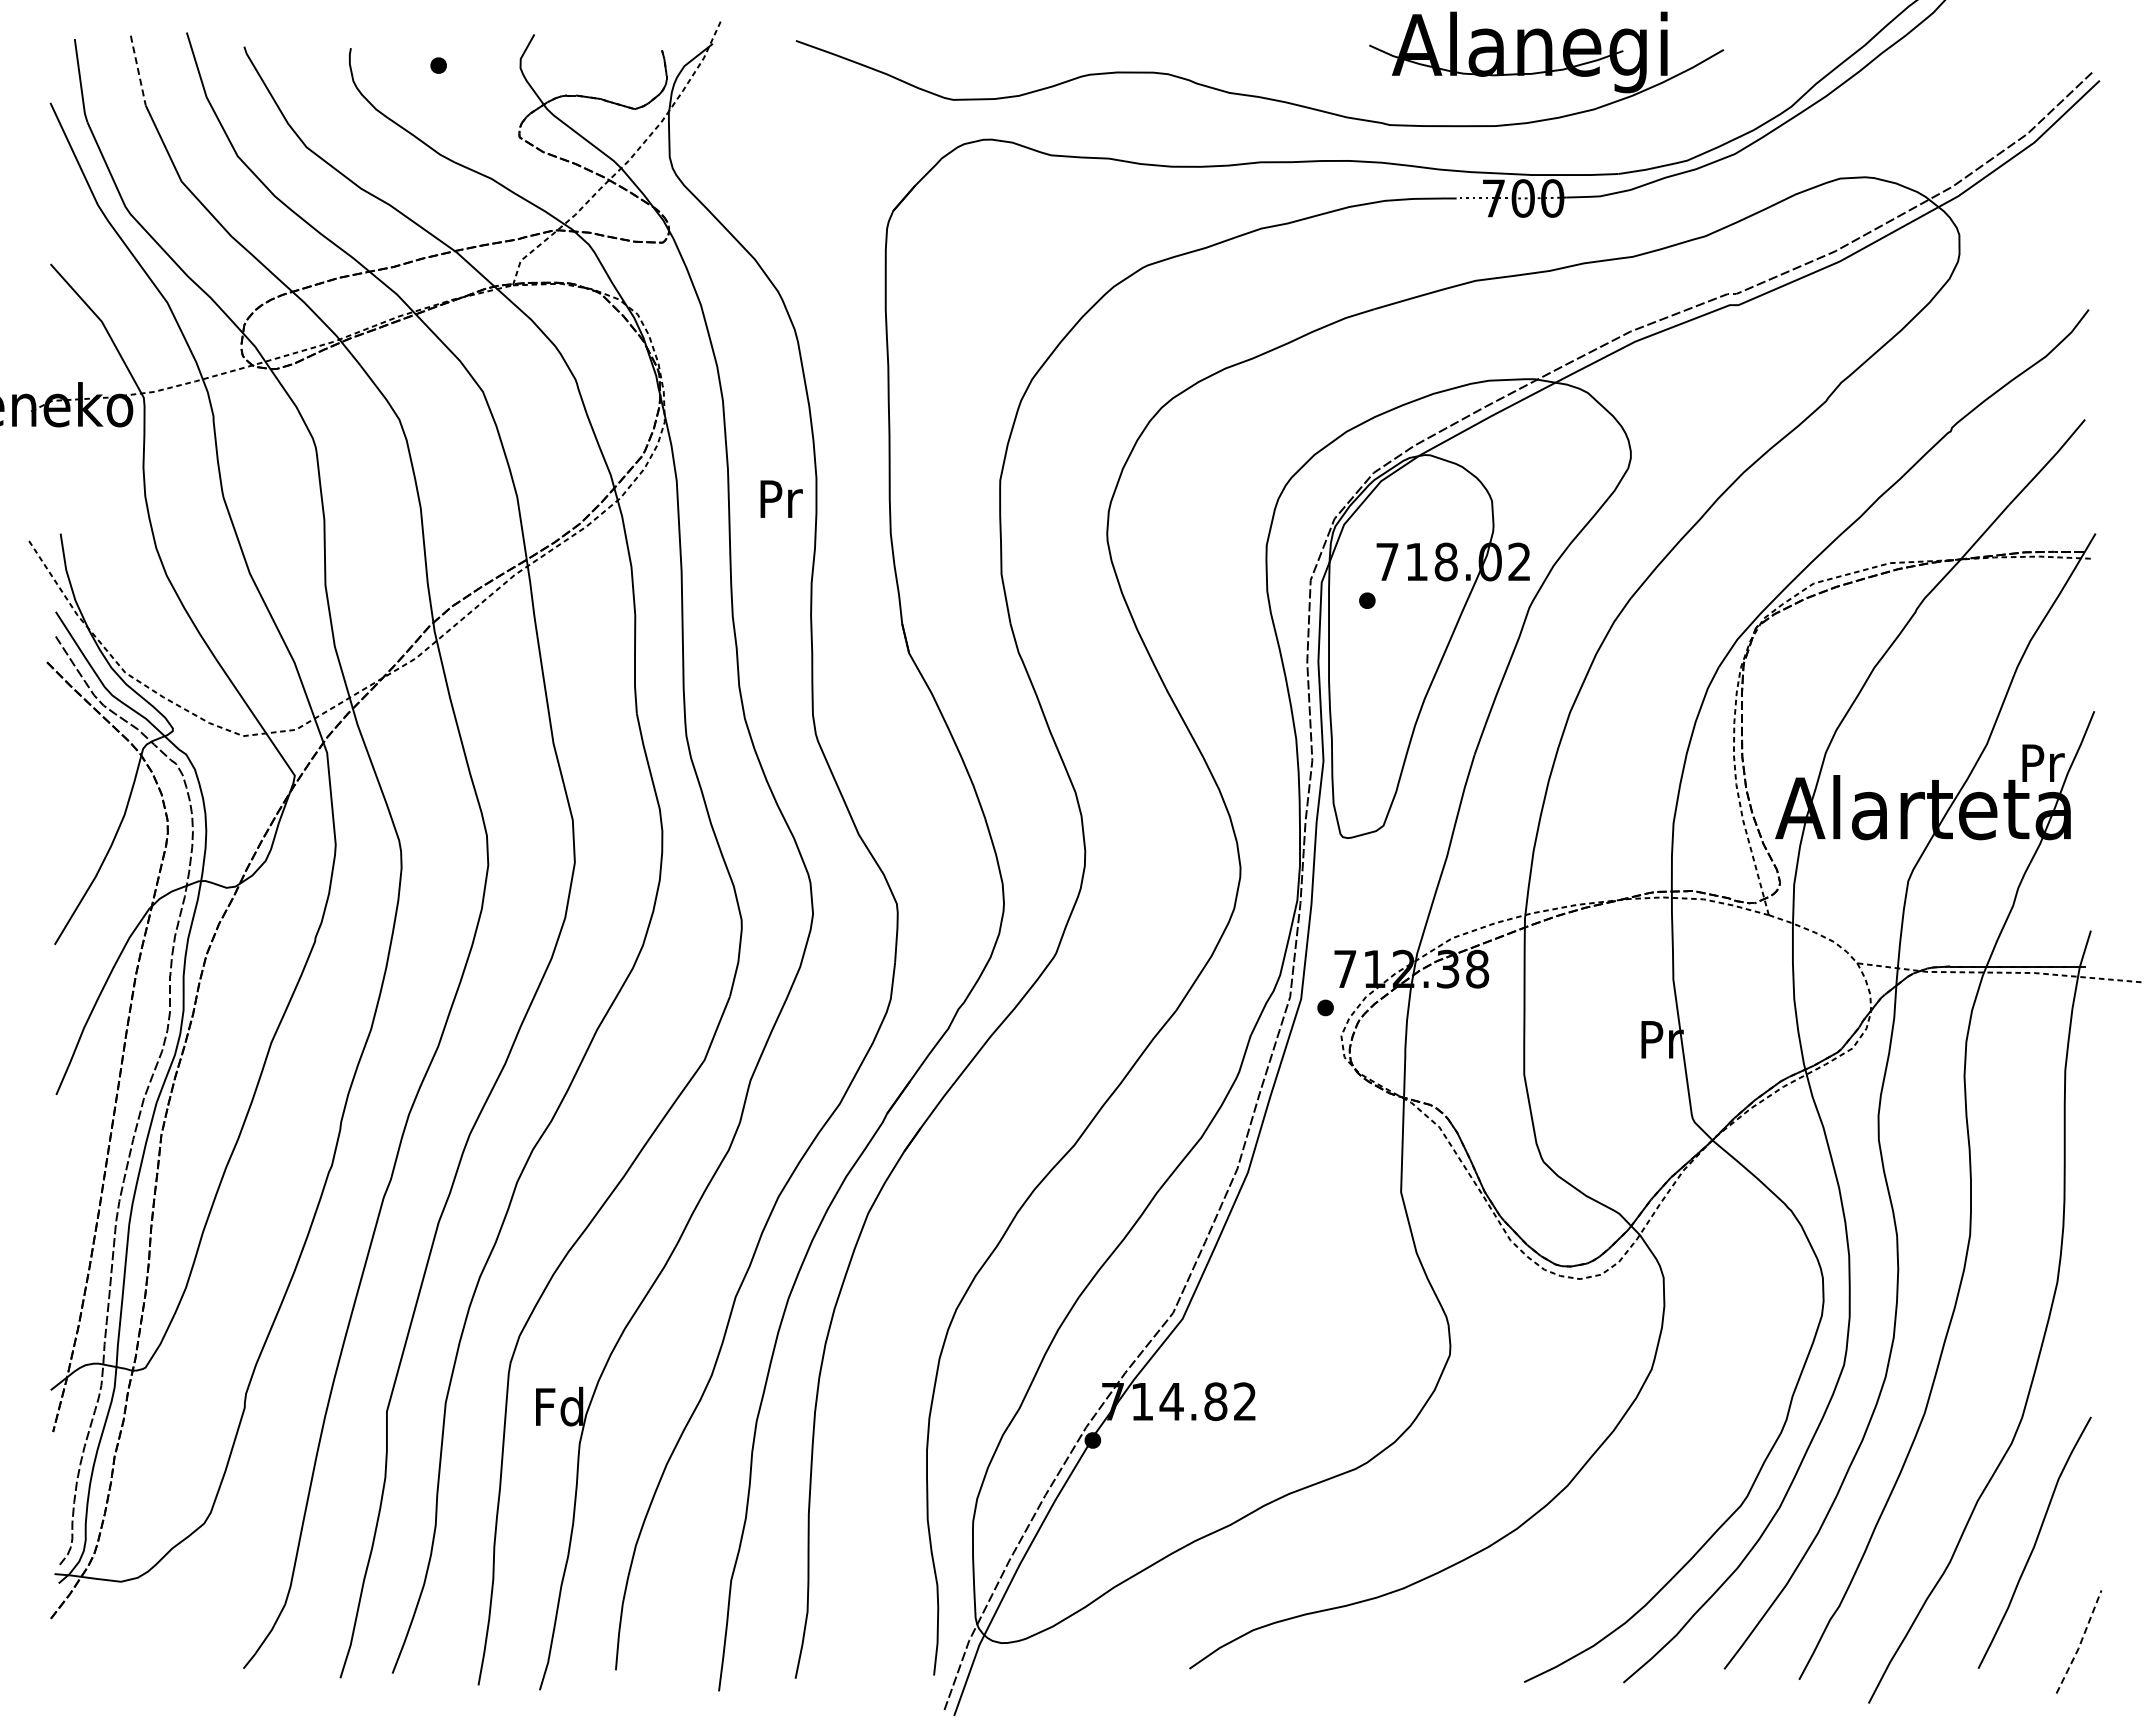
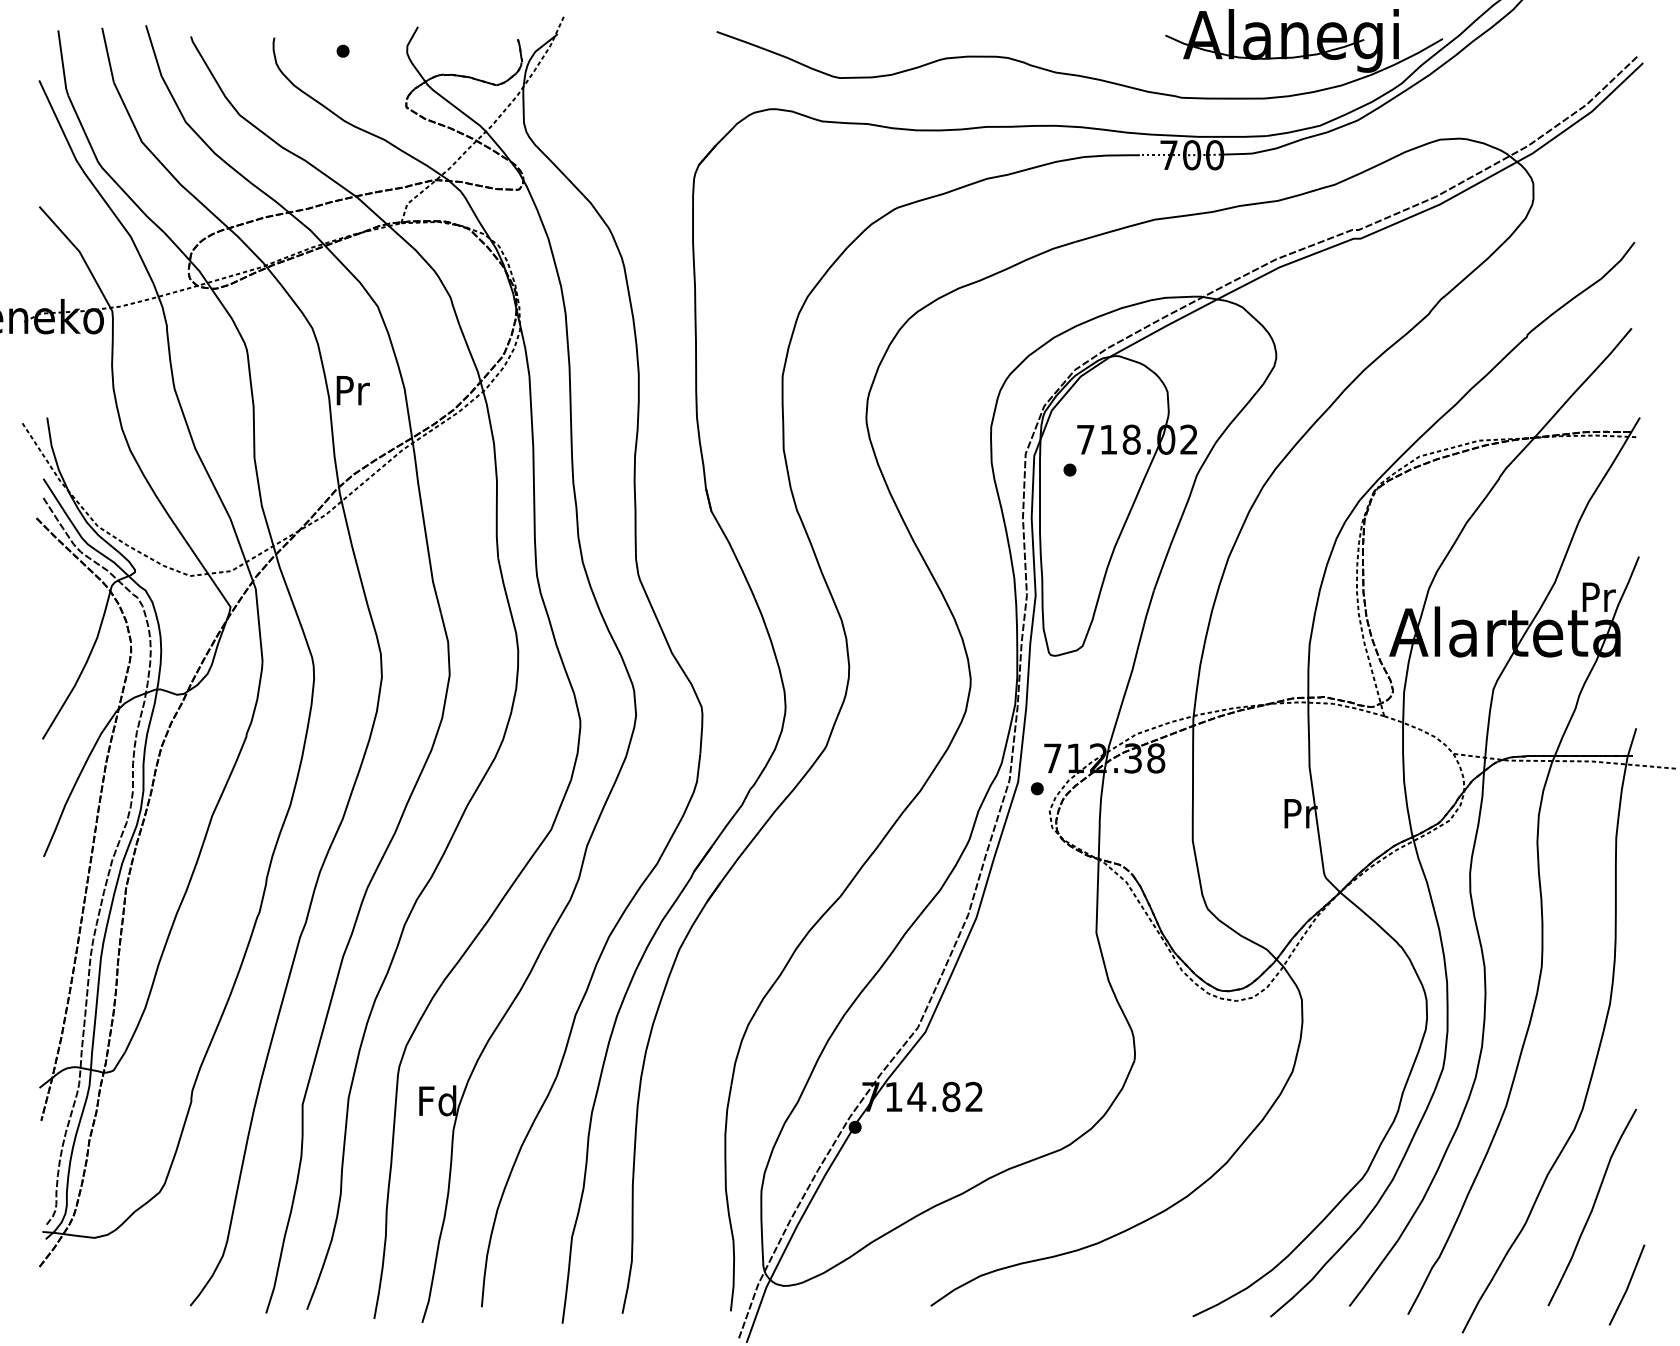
line: (138, 70) -> (108, 55), dashed -> solid
part: (1257, 95) -> (1077, 74), moved
text: (781, 498) -> (353, 390), moved
line: (2080, 1643) -> (1628, 1286), dashed -> solid

